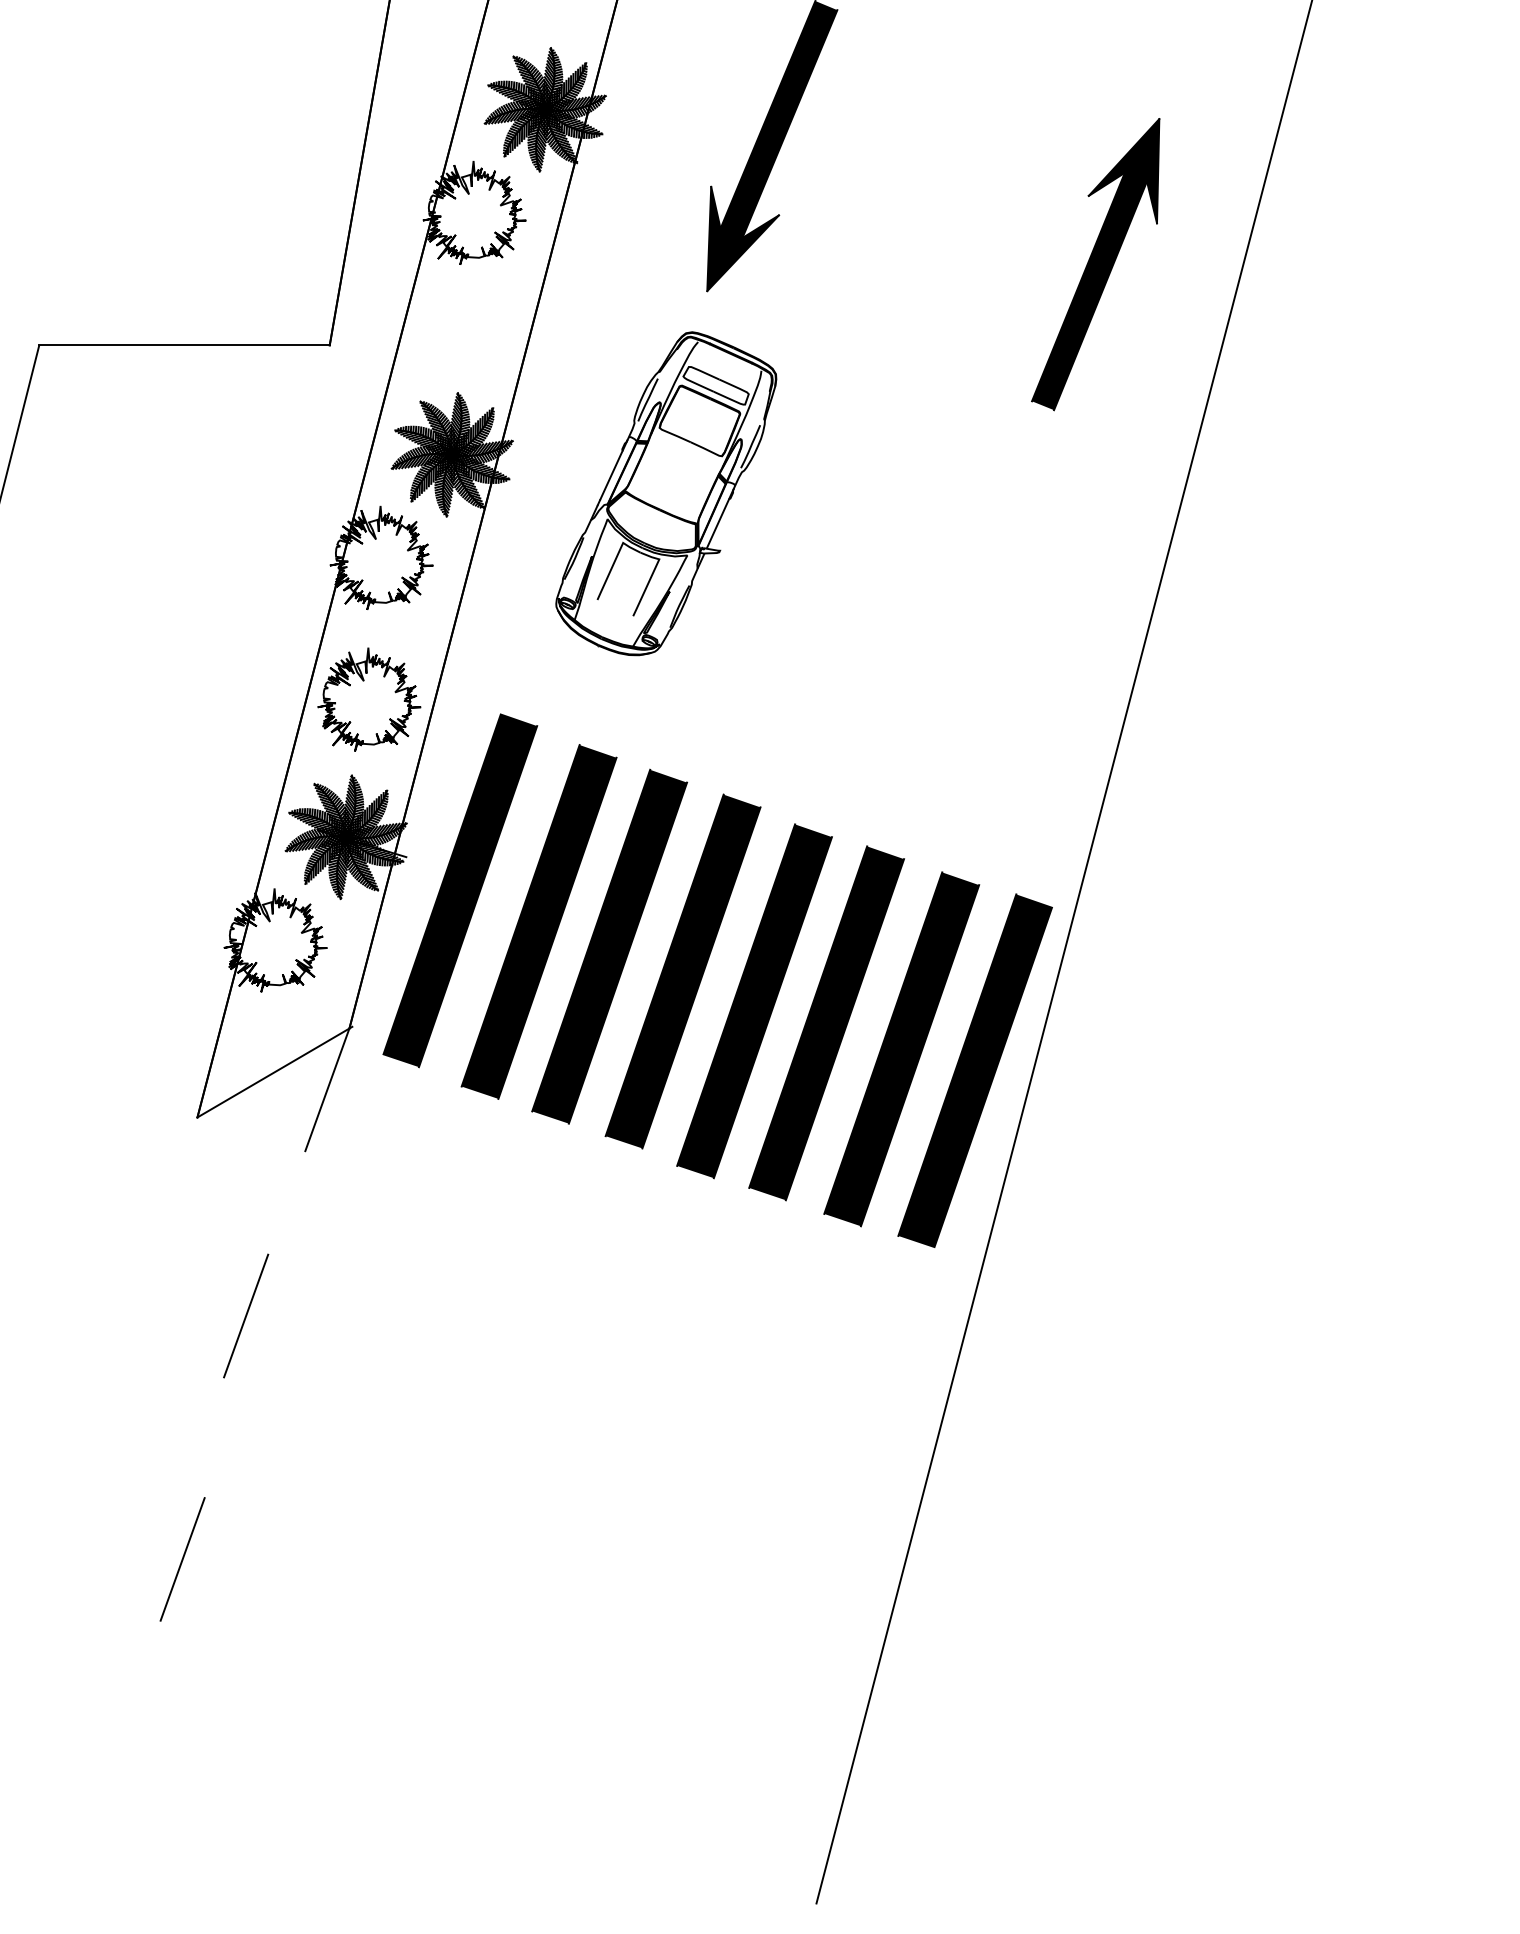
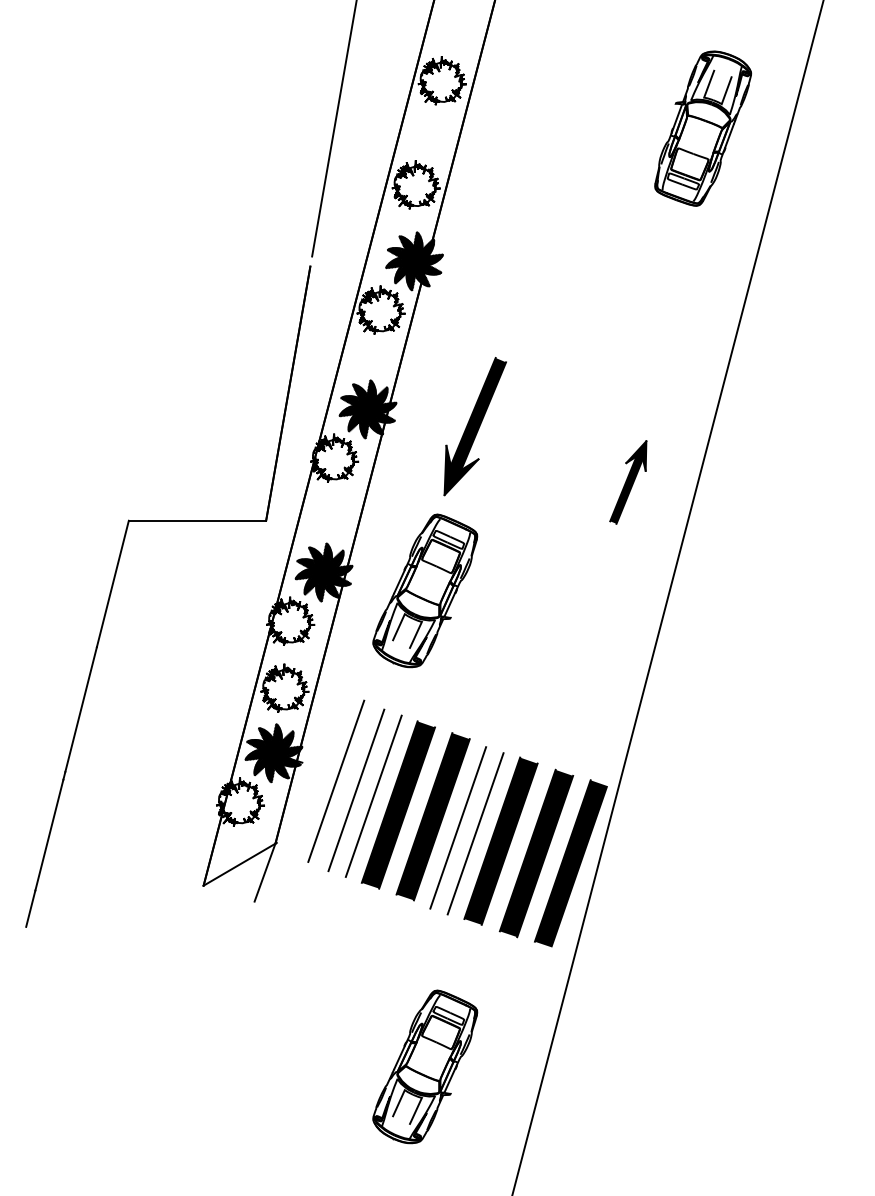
part: (1096, 264) -> (628, 482), size x0.6
fill: (459, 888) -> (327, 777), removed
fill: (537, 920) -> (364, 792), removed
fill: (753, 1000) -> (466, 830), removed
line: (245, 1315) -> (226, 979), removed
part: (666, 1499) -> (425, 1066), added
line: (182, 1559) -> (196, 1094), removed

